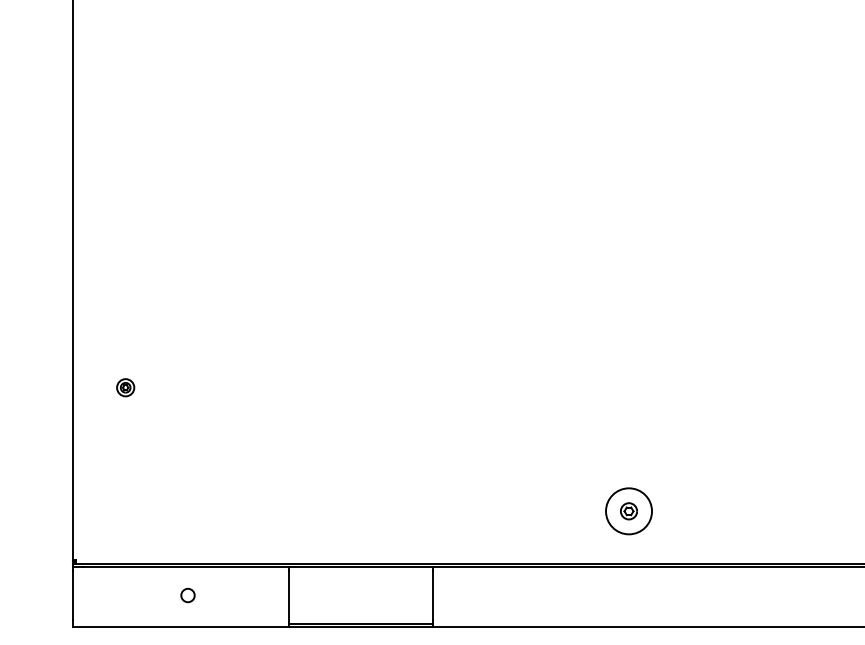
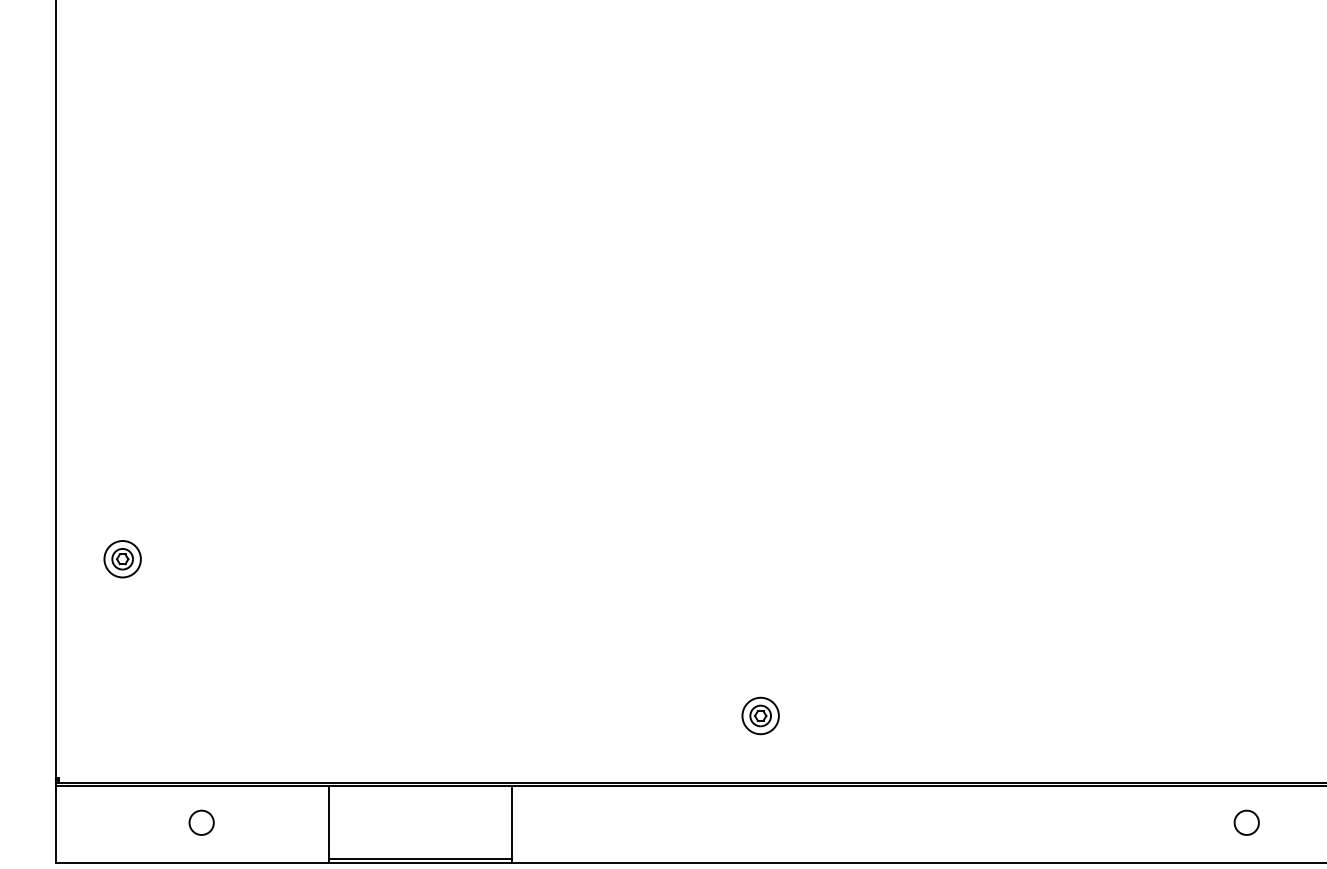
part: (125, 387) -> (122, 559), size x1.67
circle: (628, 510) -> (760, 715), size x0.62
circle: (187, 595) -> (201, 822), size x1.43

